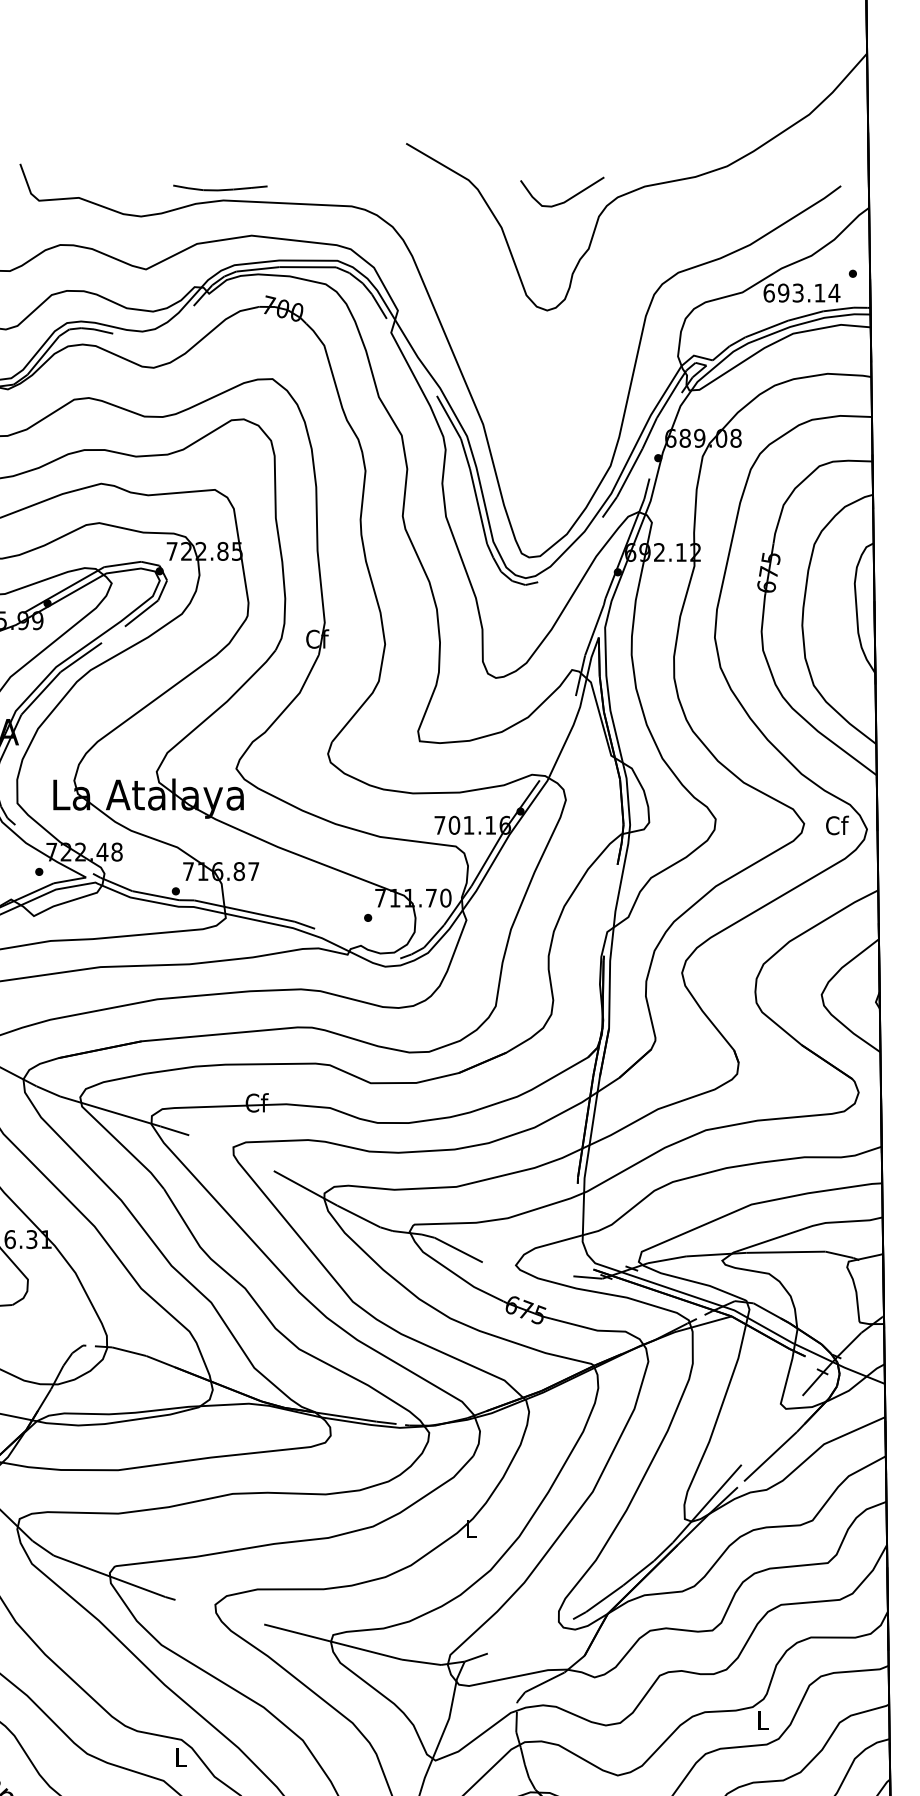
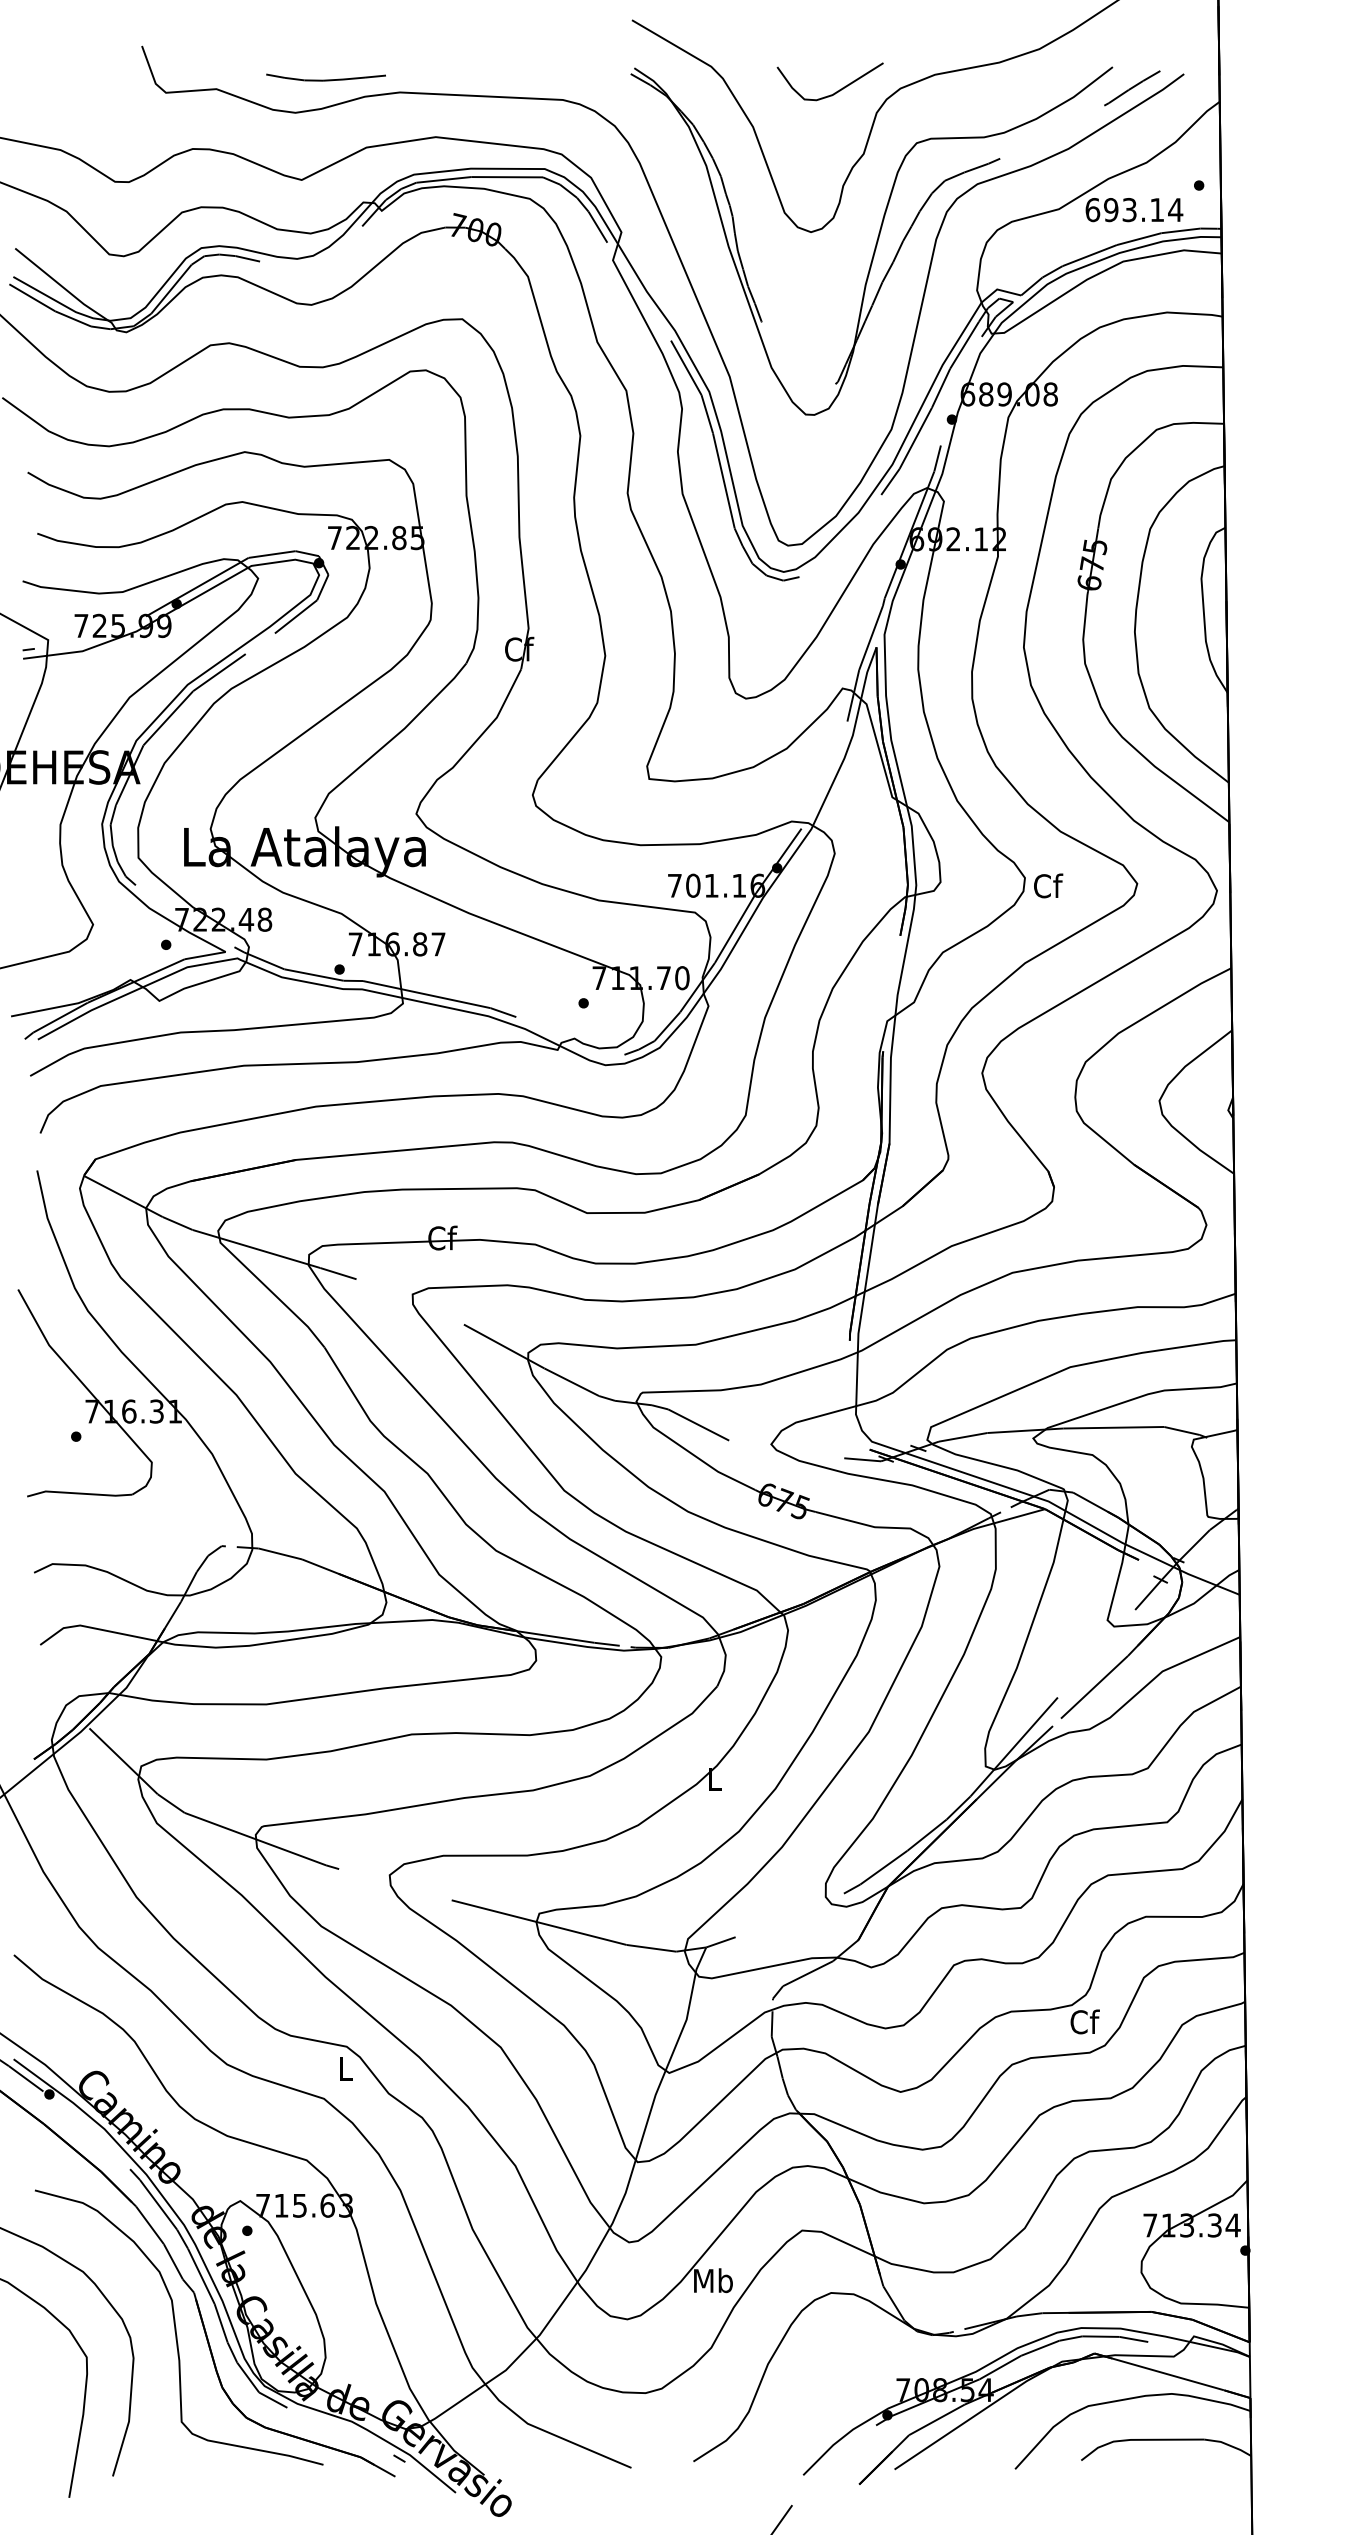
curve: (219, 189) -> (325, 79), moved
part: (618, 317) -> (901, 241), added
text: (837, 825) -> (1048, 885), moved
text: (762, 1719) -> (1084, 2021), L -> Cf

